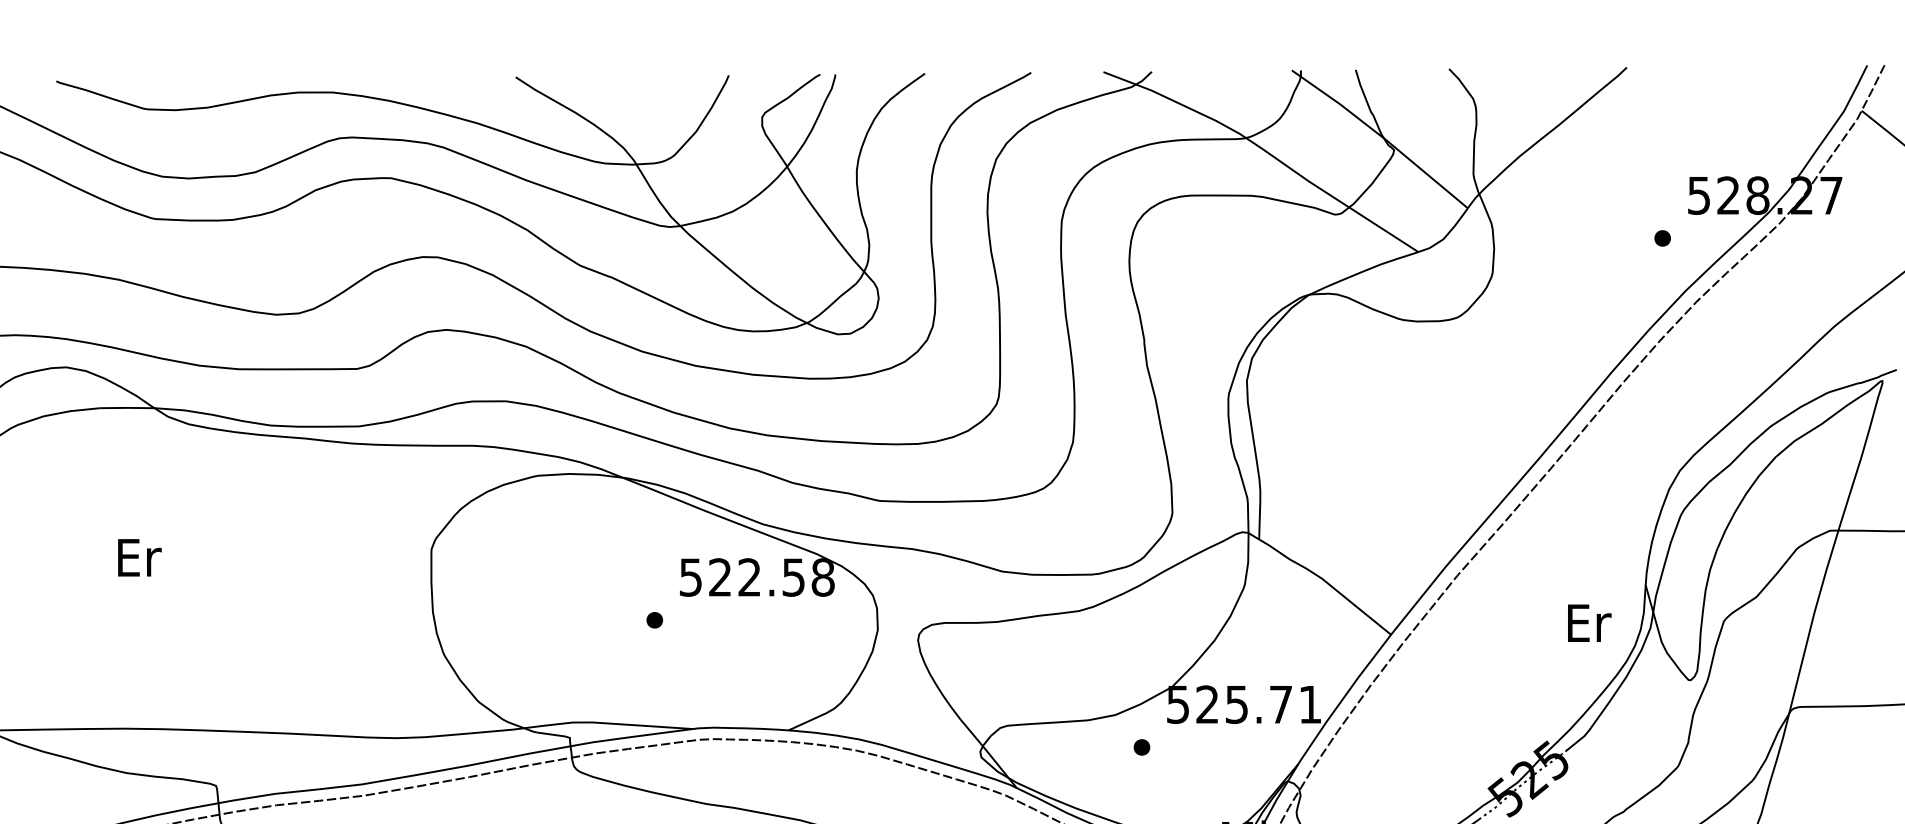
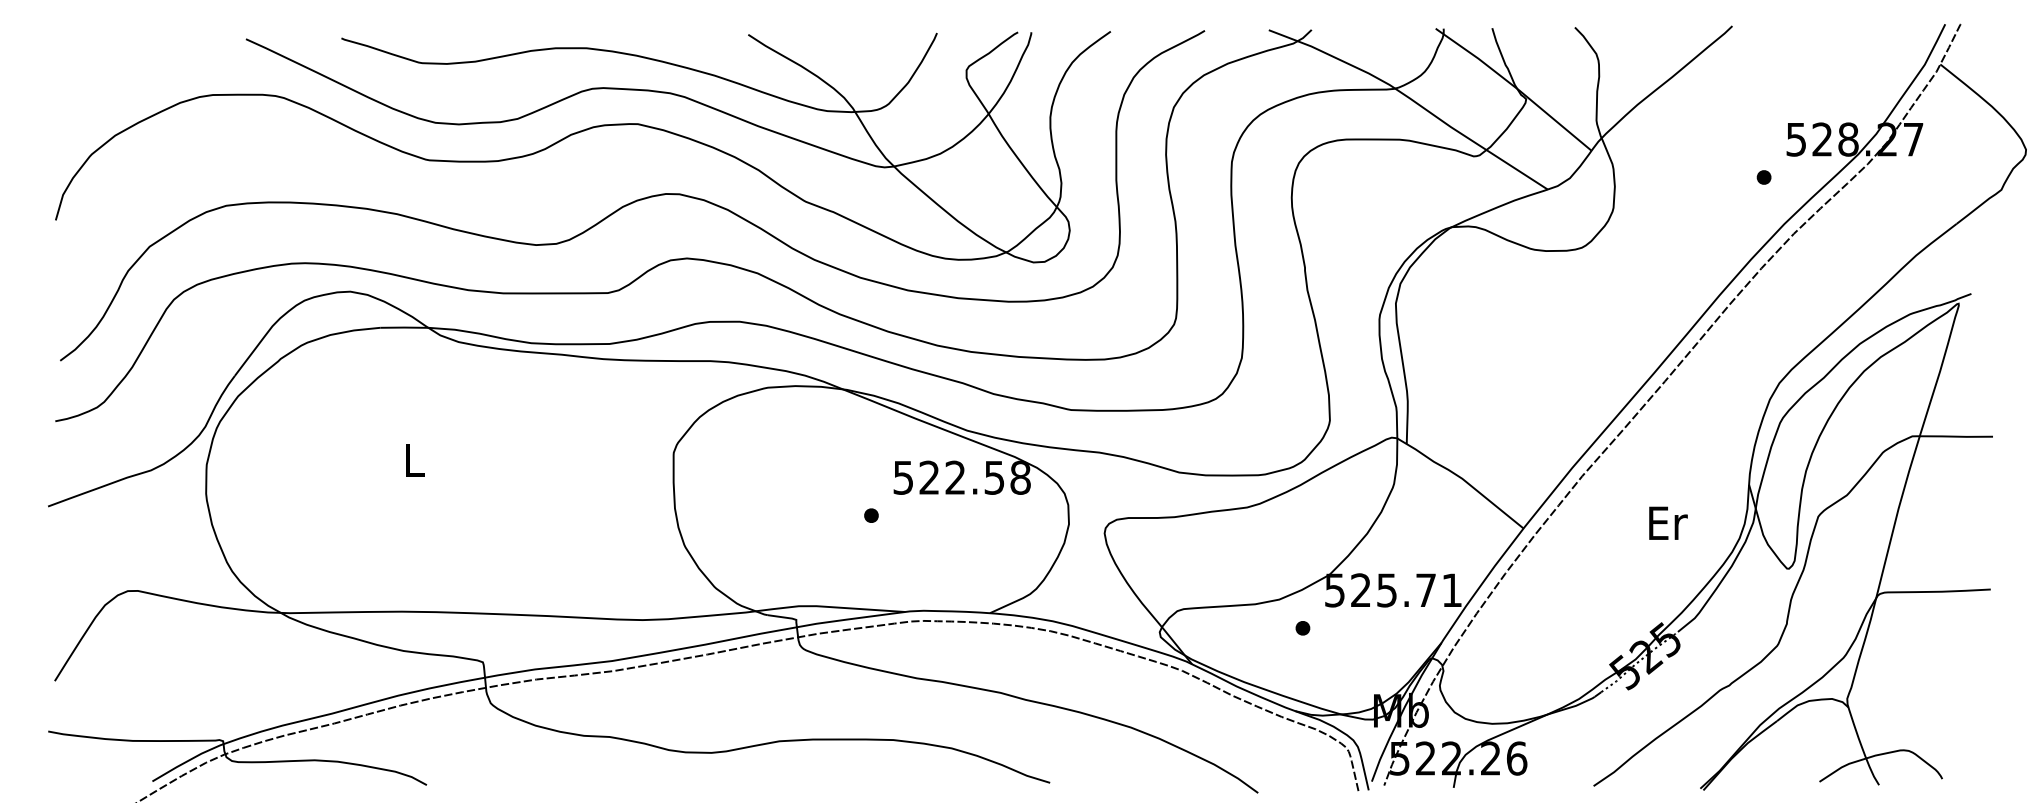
text: (139, 556) -> (415, 459), Er -> L
text: (1589, 622) -> (1668, 522), moved

